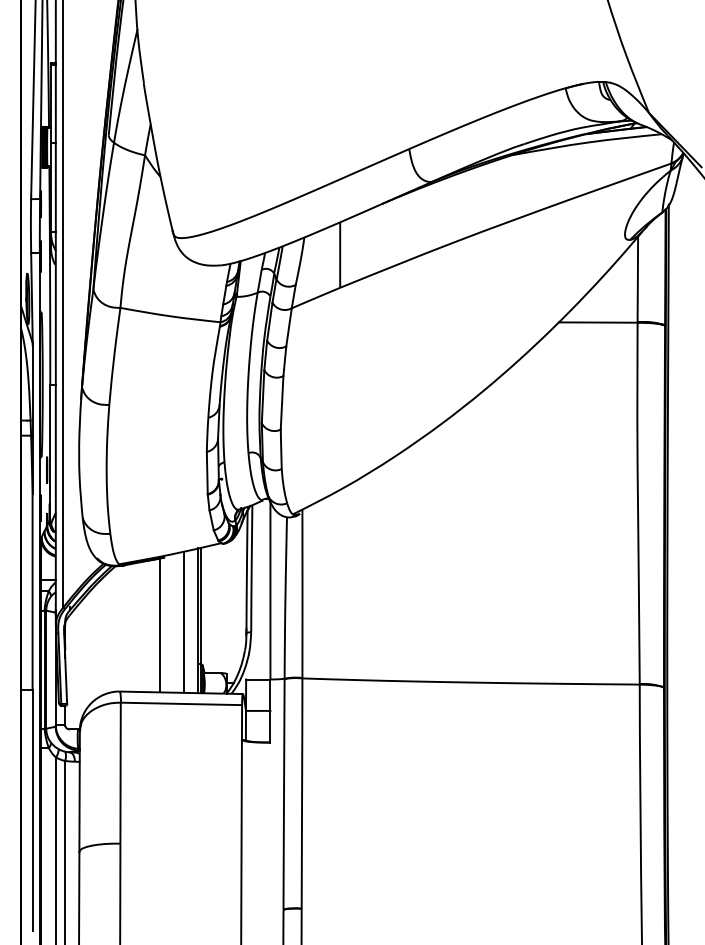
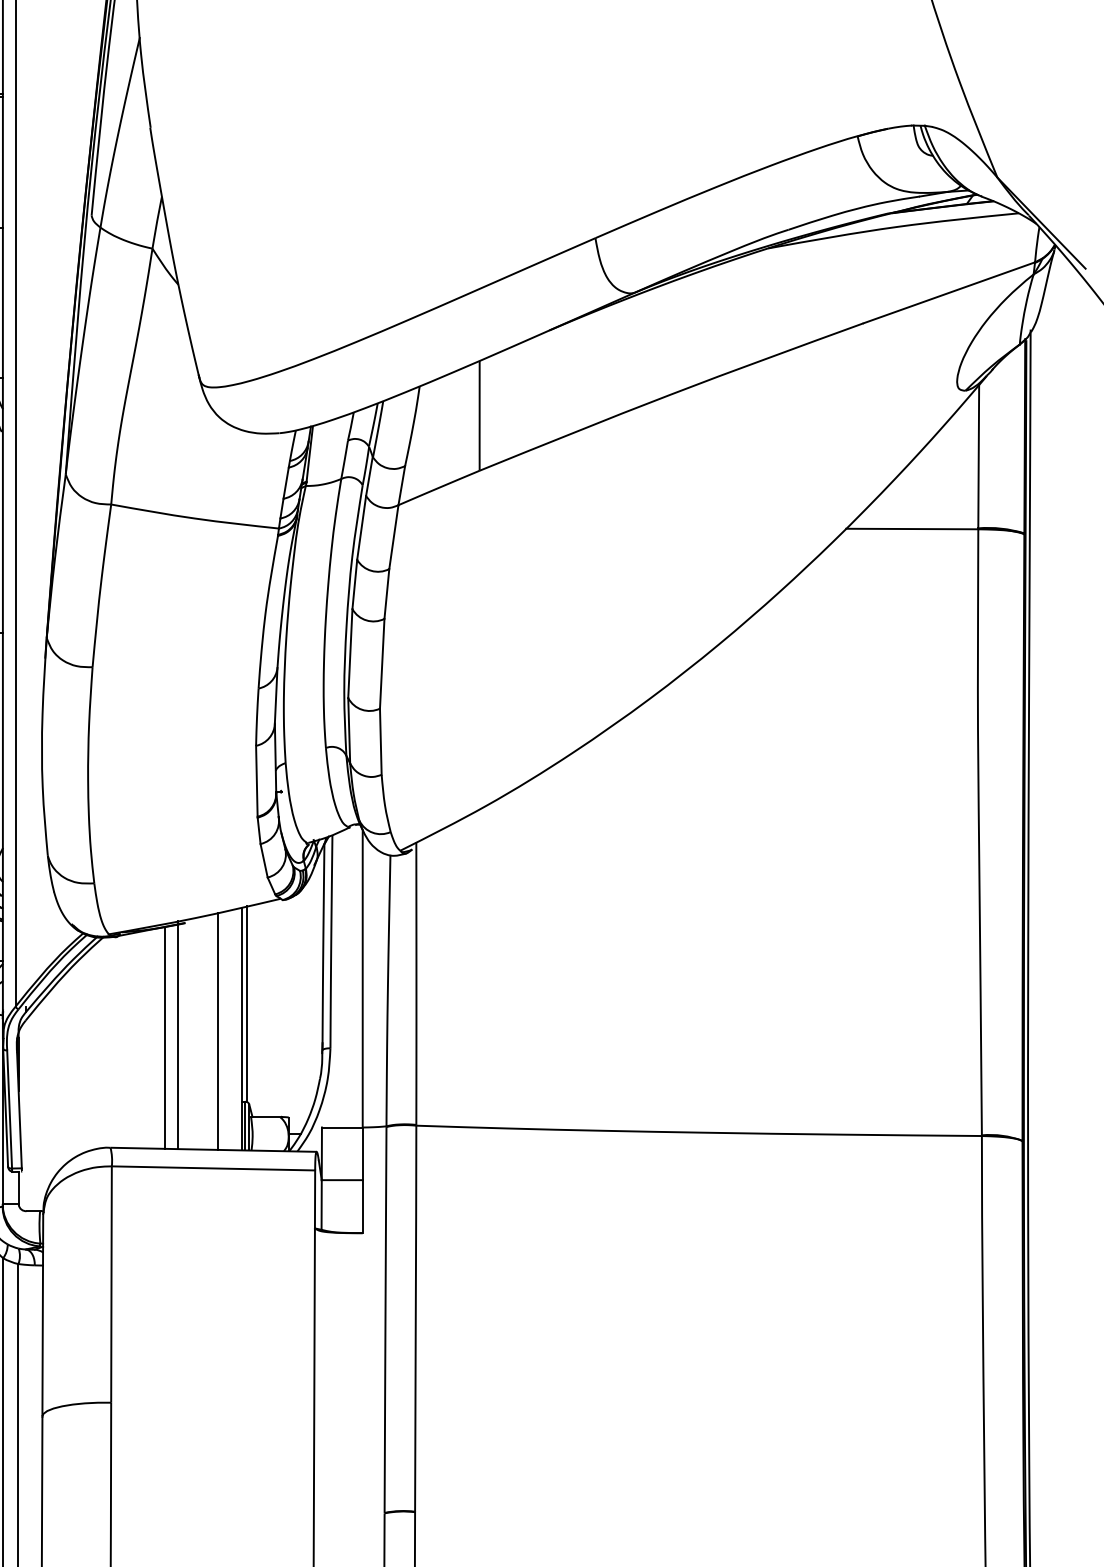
line: (152, 625) -> (164, 1036), added

